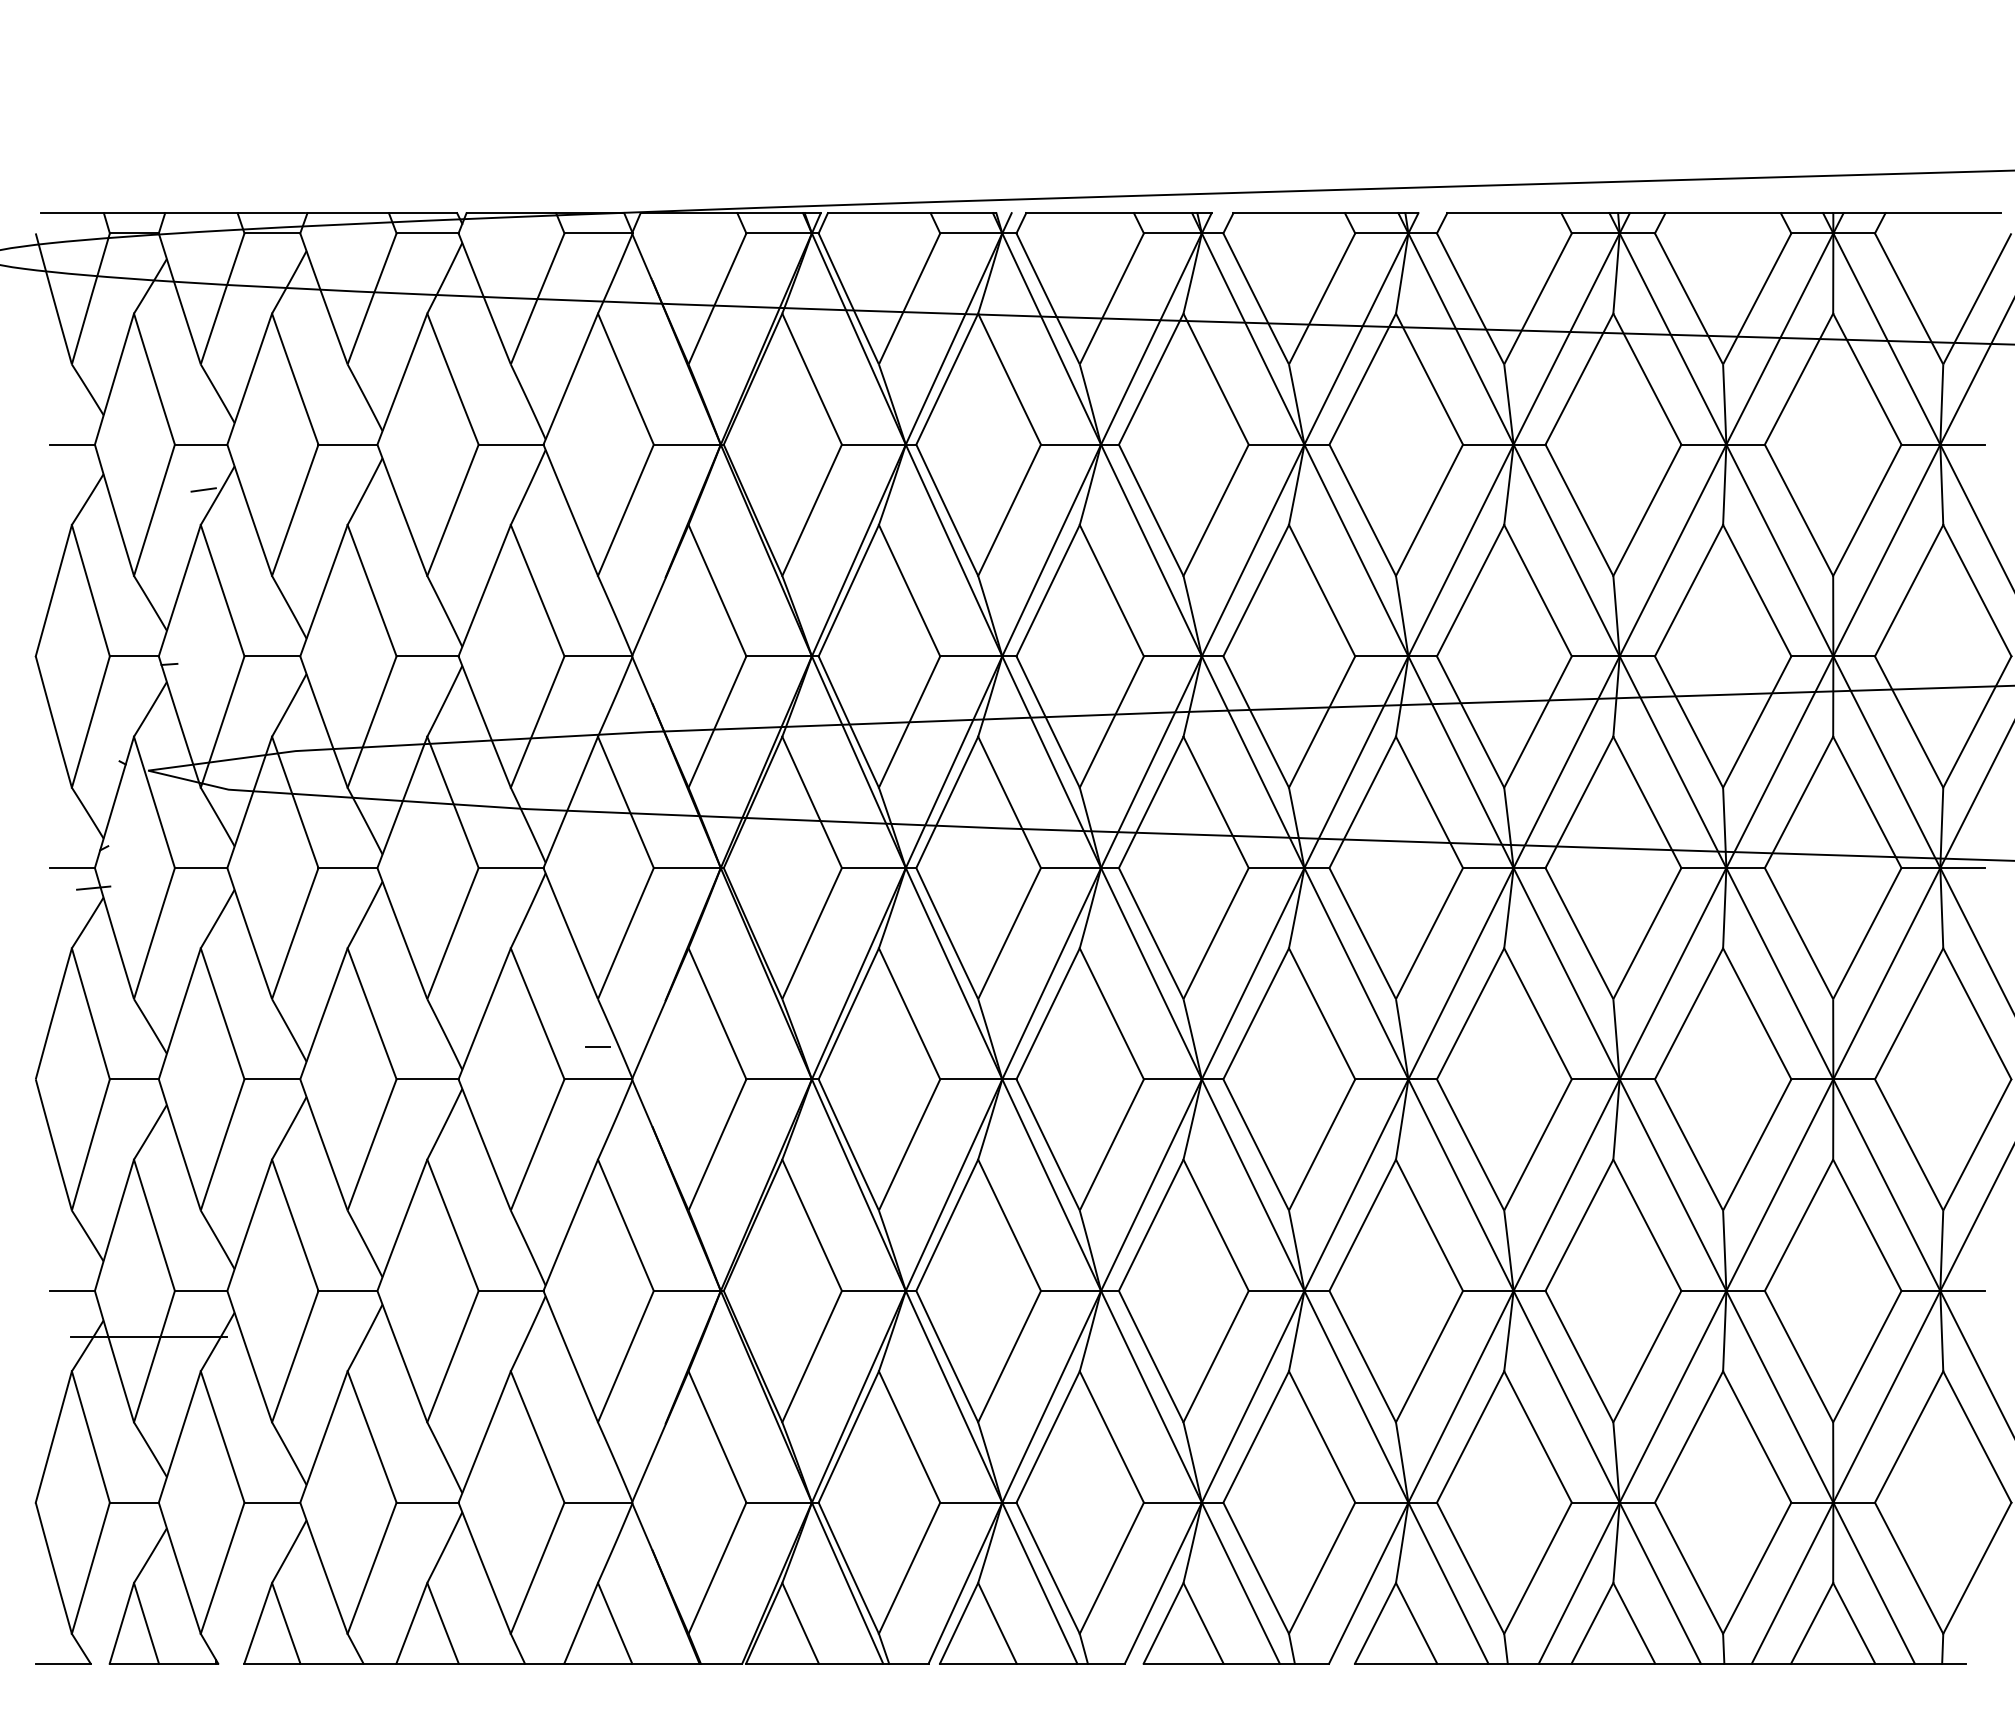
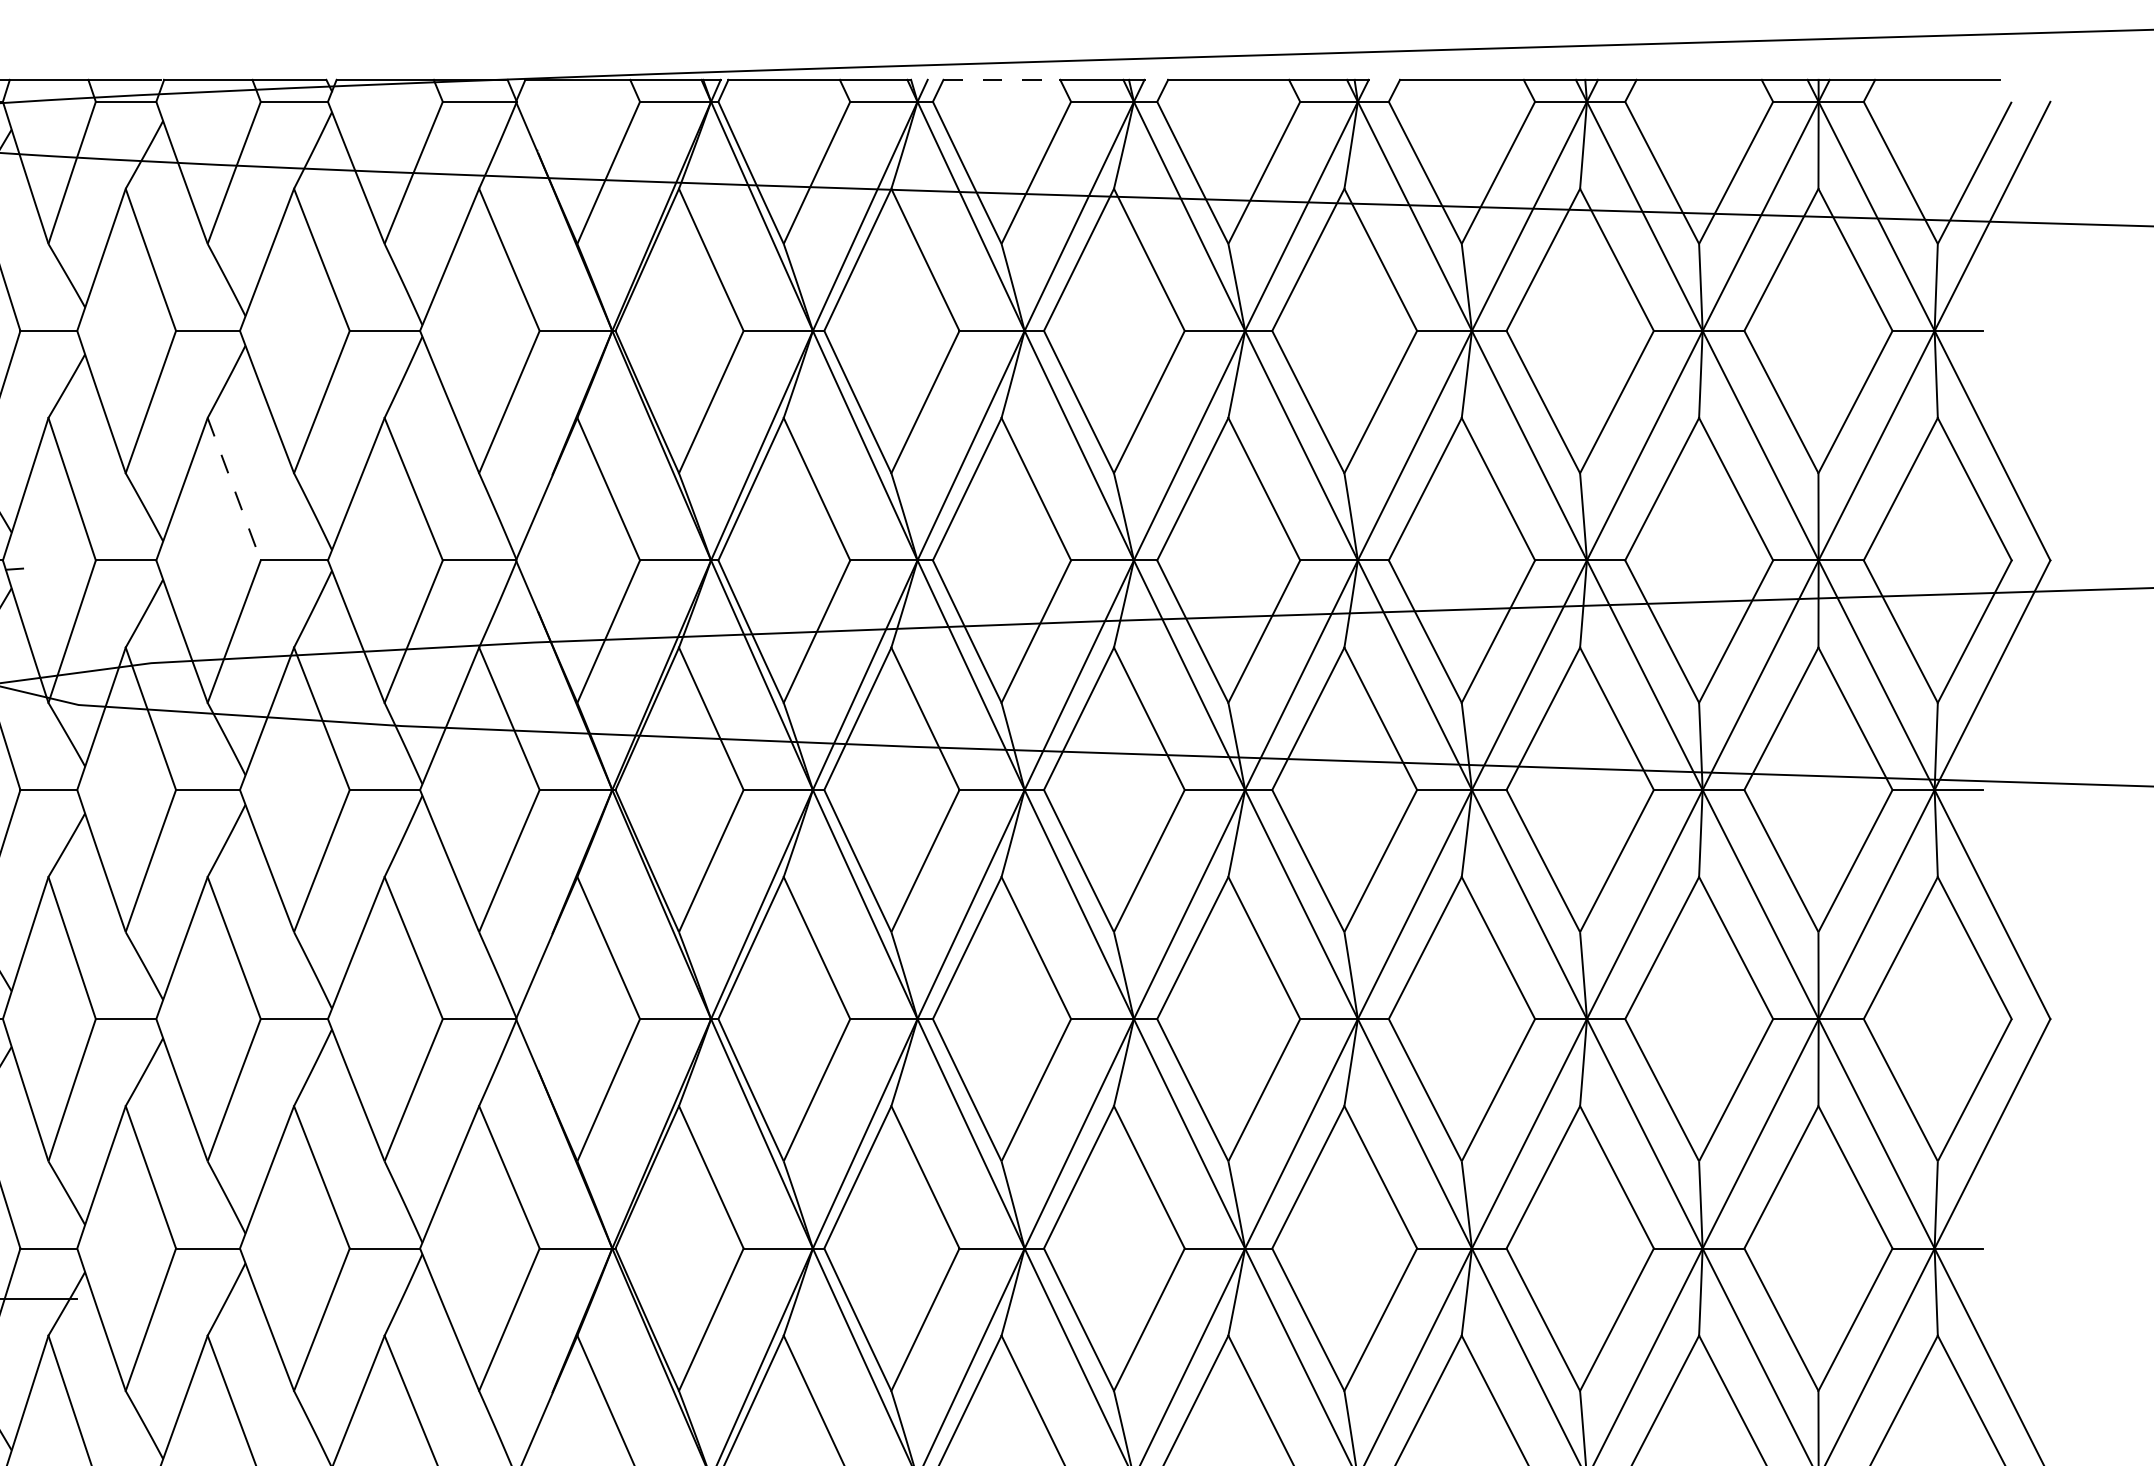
line: (1080, 213) -> (1002, 80), solid -> dashed
line: (203, 489) -> (51, 379), removed
line: (372, 591) -> (234, 490), solid -> dashed
line: (597, 1047) -> (478, 984), removed

